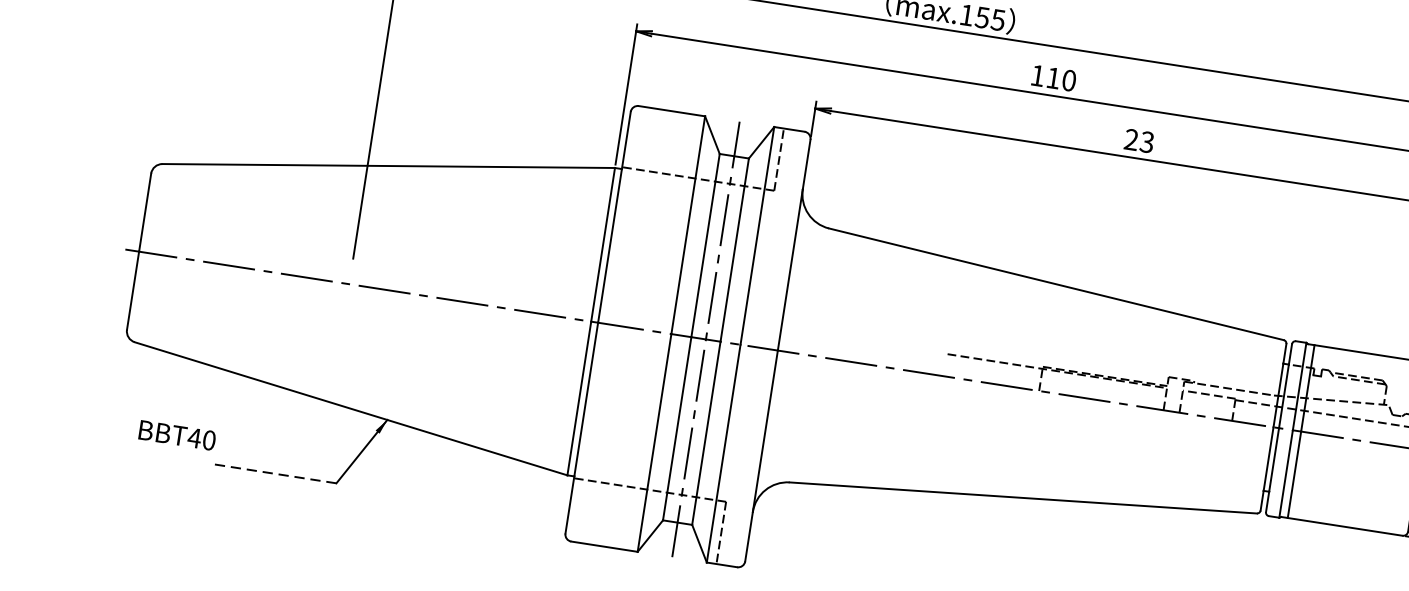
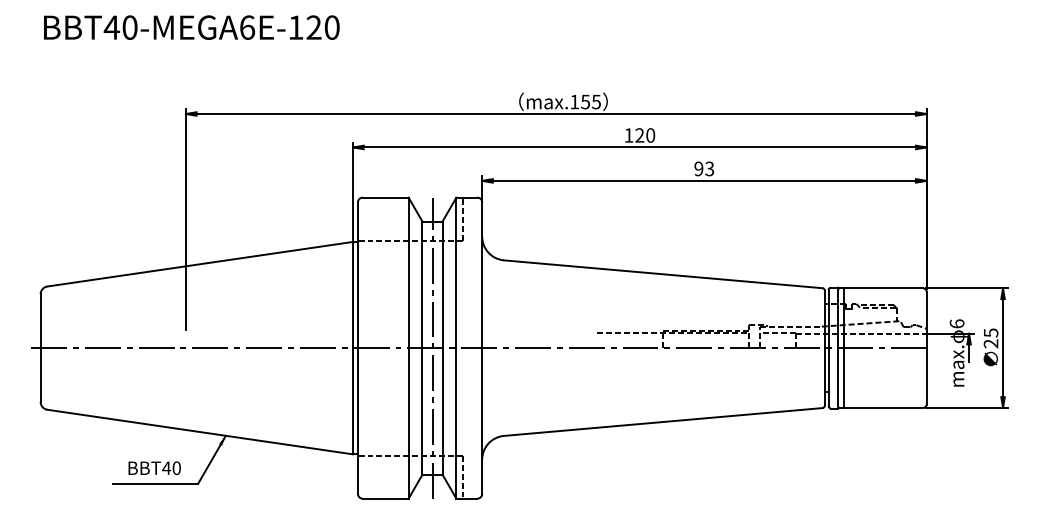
text: (1053, 78) -> (639, 135), 110 -> 120
text: (1130, 140) -> (698, 169), 23 -> 93
text: (177, 435) -> (154, 468), moved
line: (274, 473) -> (155, 483), dashed -> solid

